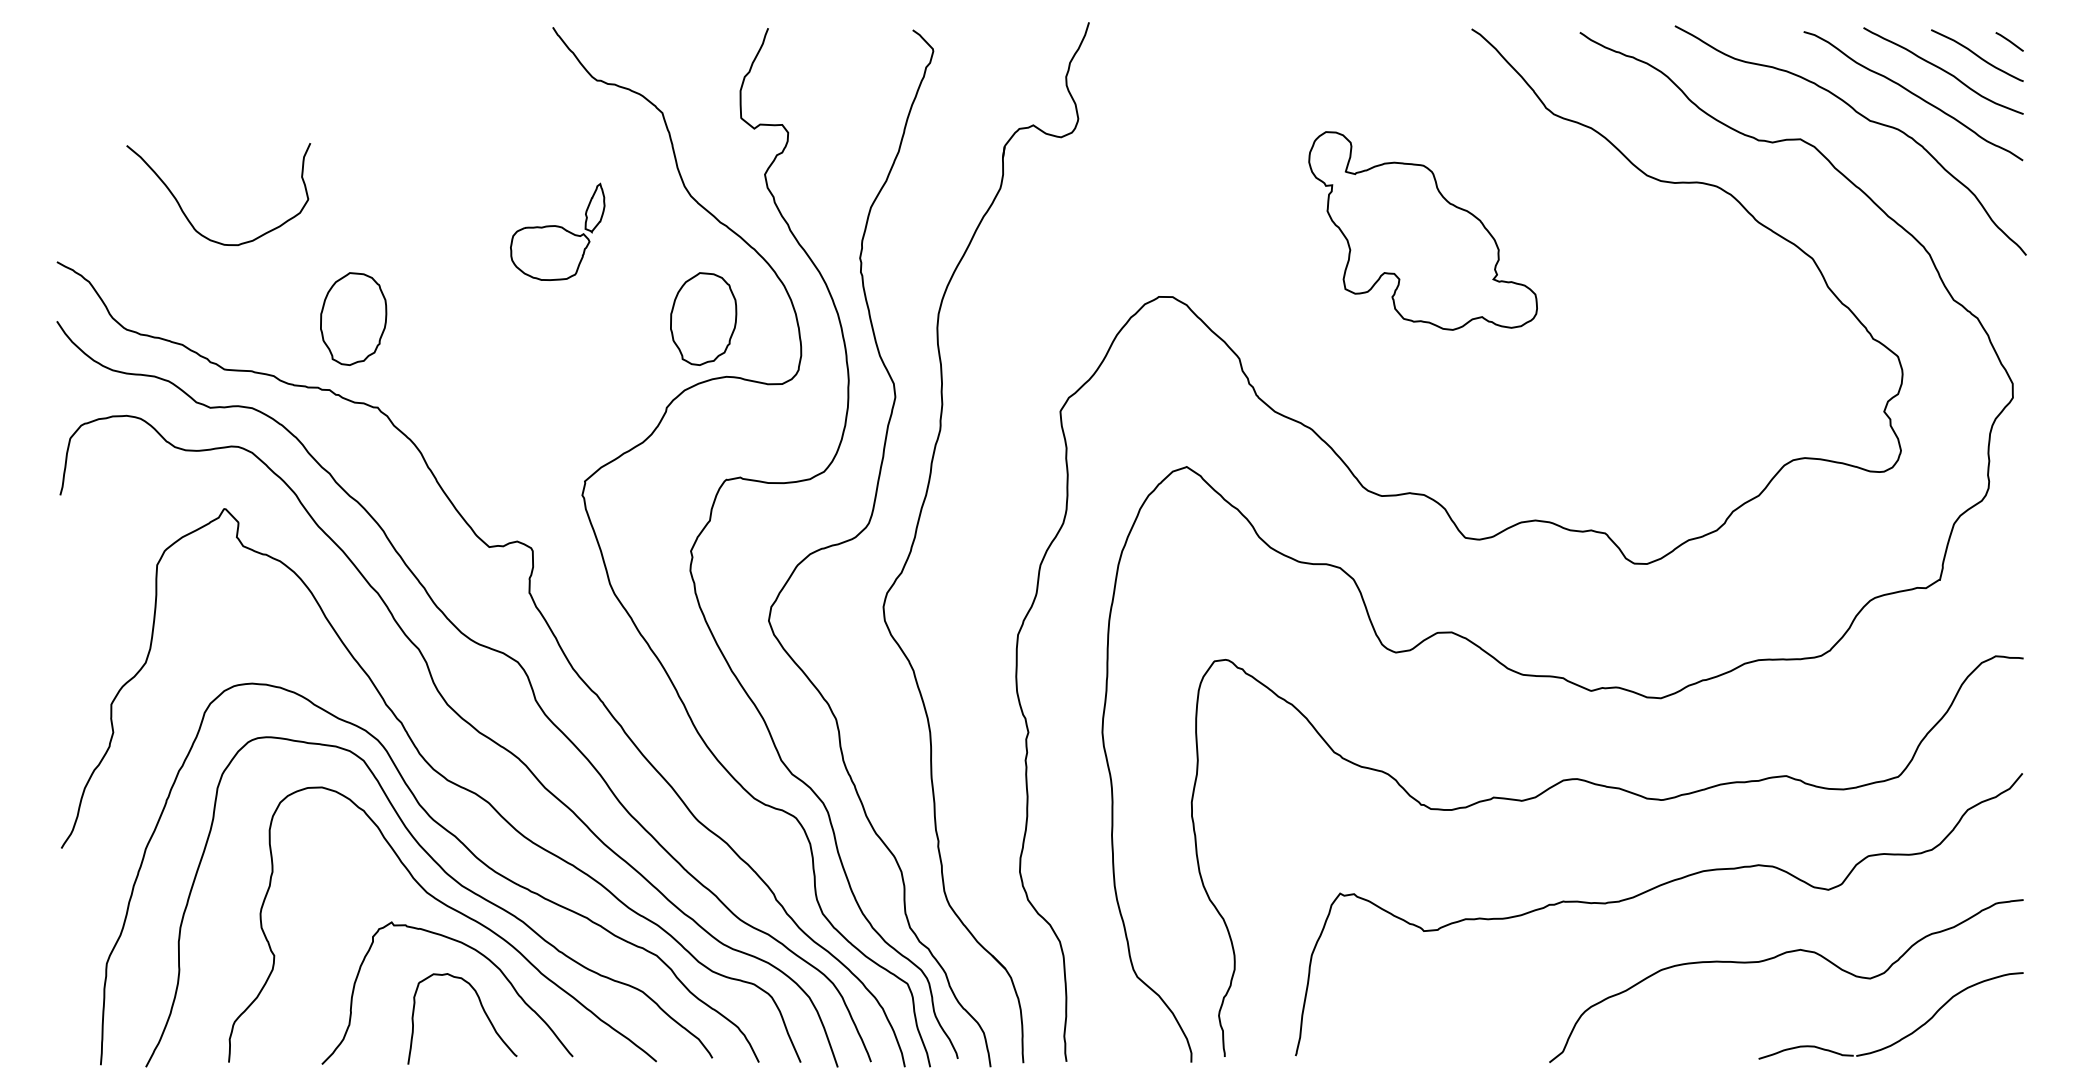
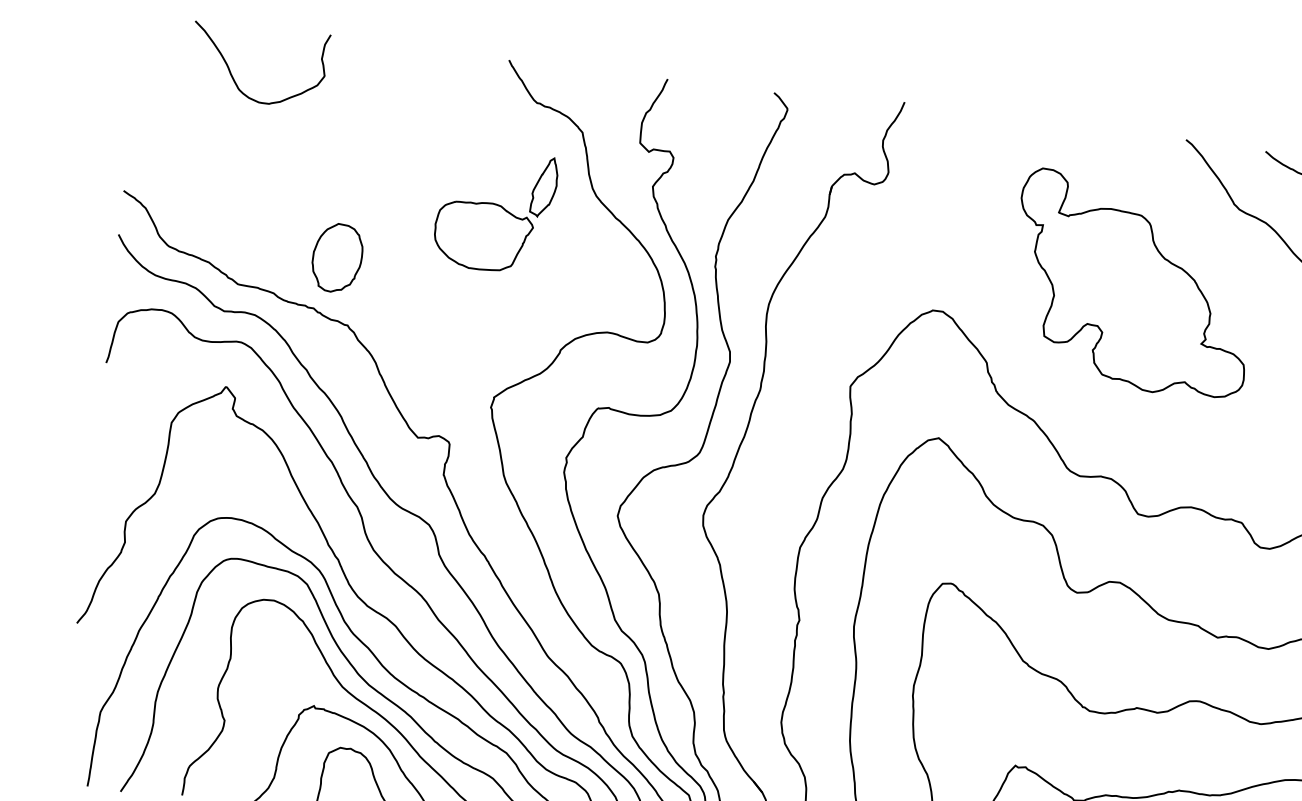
curve: (185, 213) -> (232, 76), moved
part: (1422, 230) -> (1132, 283), size x1.43
part: (557, 231) -> (495, 210), size x1.67
part: (703, 318) -> (595, 287), removed

